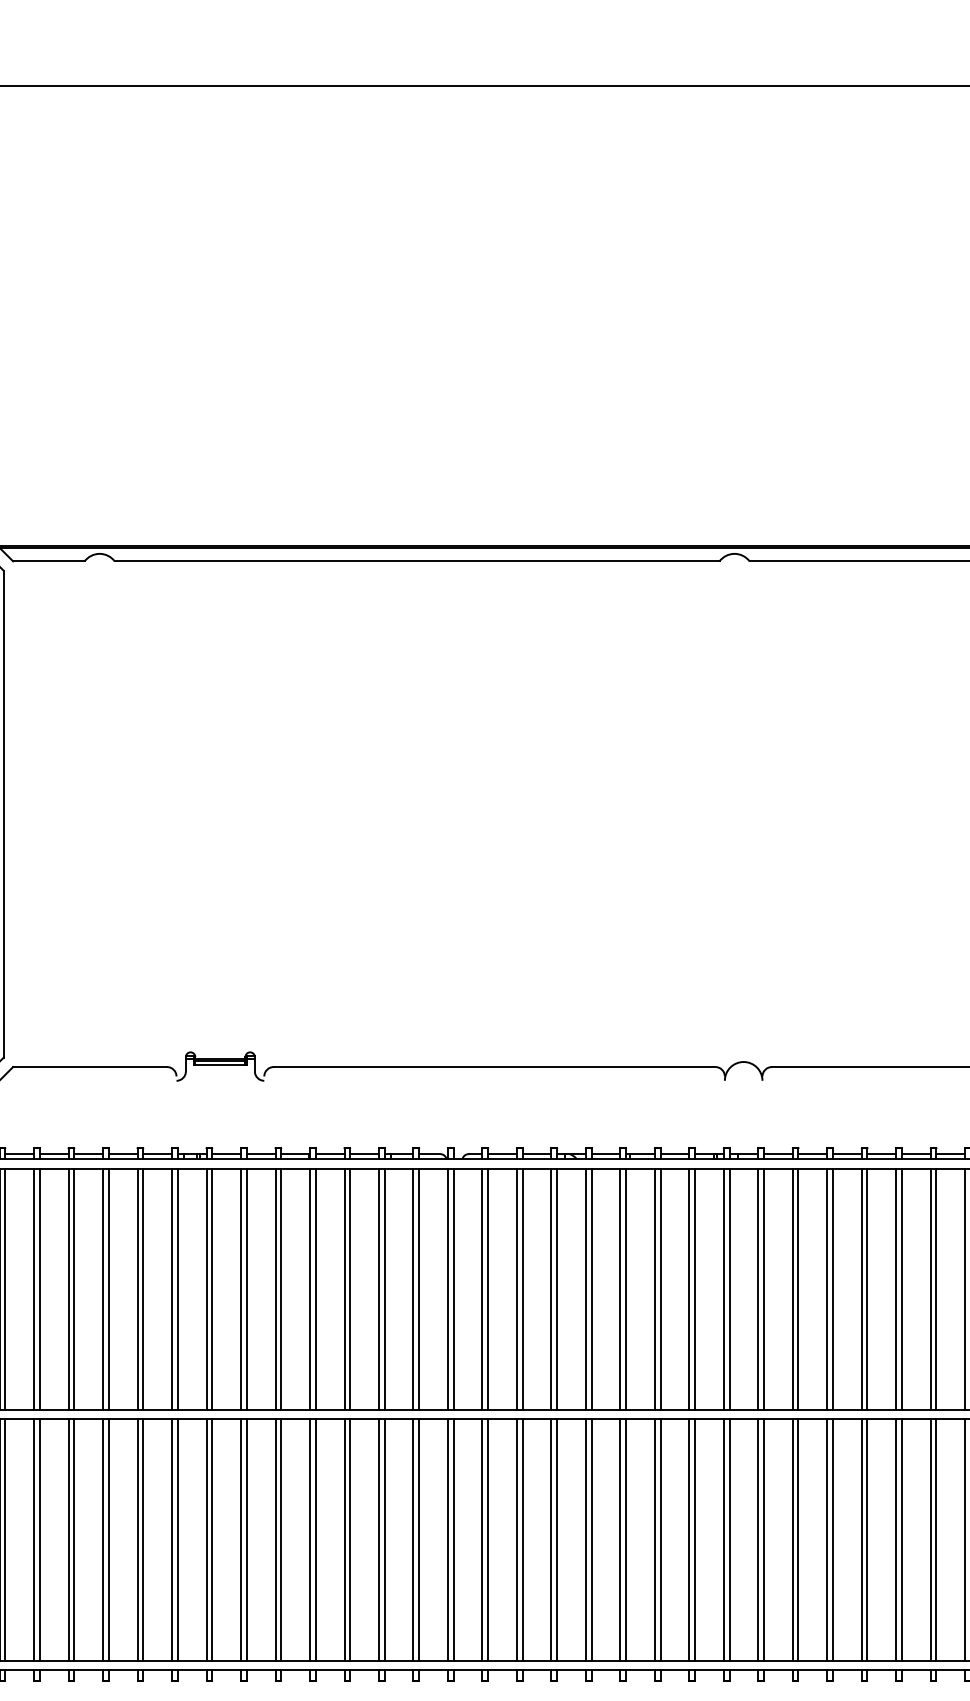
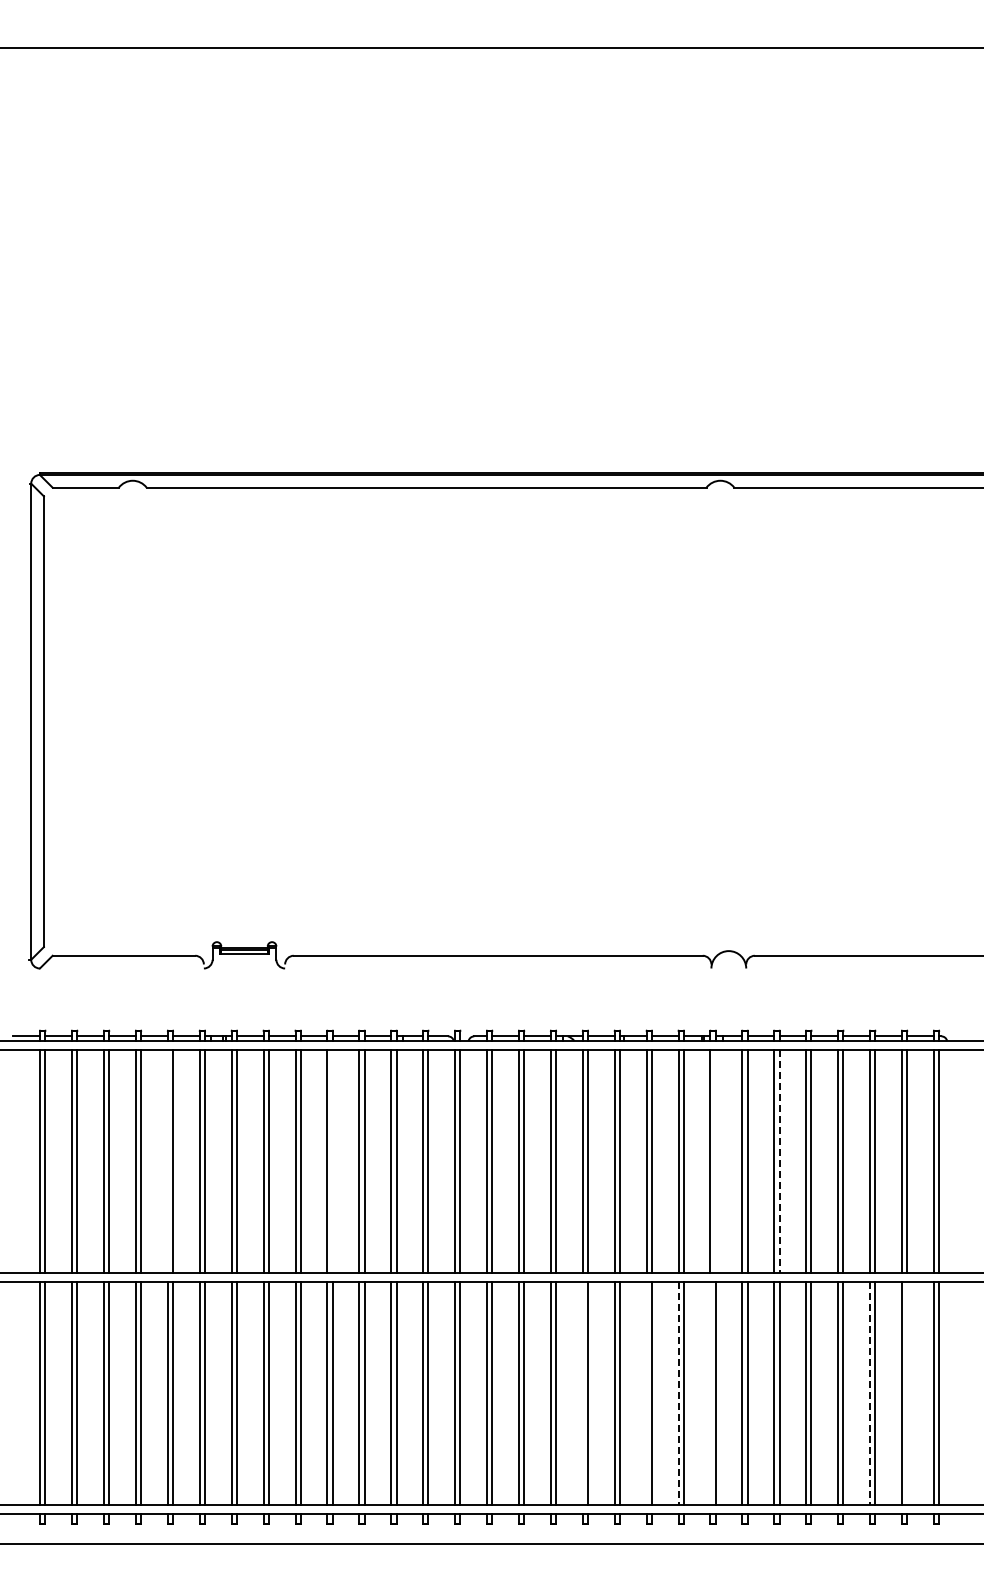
line: (137, 1289) -> (167, 1161), removed
line: (315, 1289) -> (332, 1161), removed
line: (729, 1289) -> (715, 1161), removed
line: (798, 1289) -> (779, 1161), solid -> dashed
line: (585, 1539) -> (582, 1393), removed
line: (654, 1539) -> (646, 1393), removed
line: (689, 1539) -> (678, 1393), solid -> dashed
line: (723, 1539) -> (710, 1393), removed
line: (896, 1539) -> (870, 1393), solid -> dashed
line: (936, 1539) -> (907, 1393), removed

